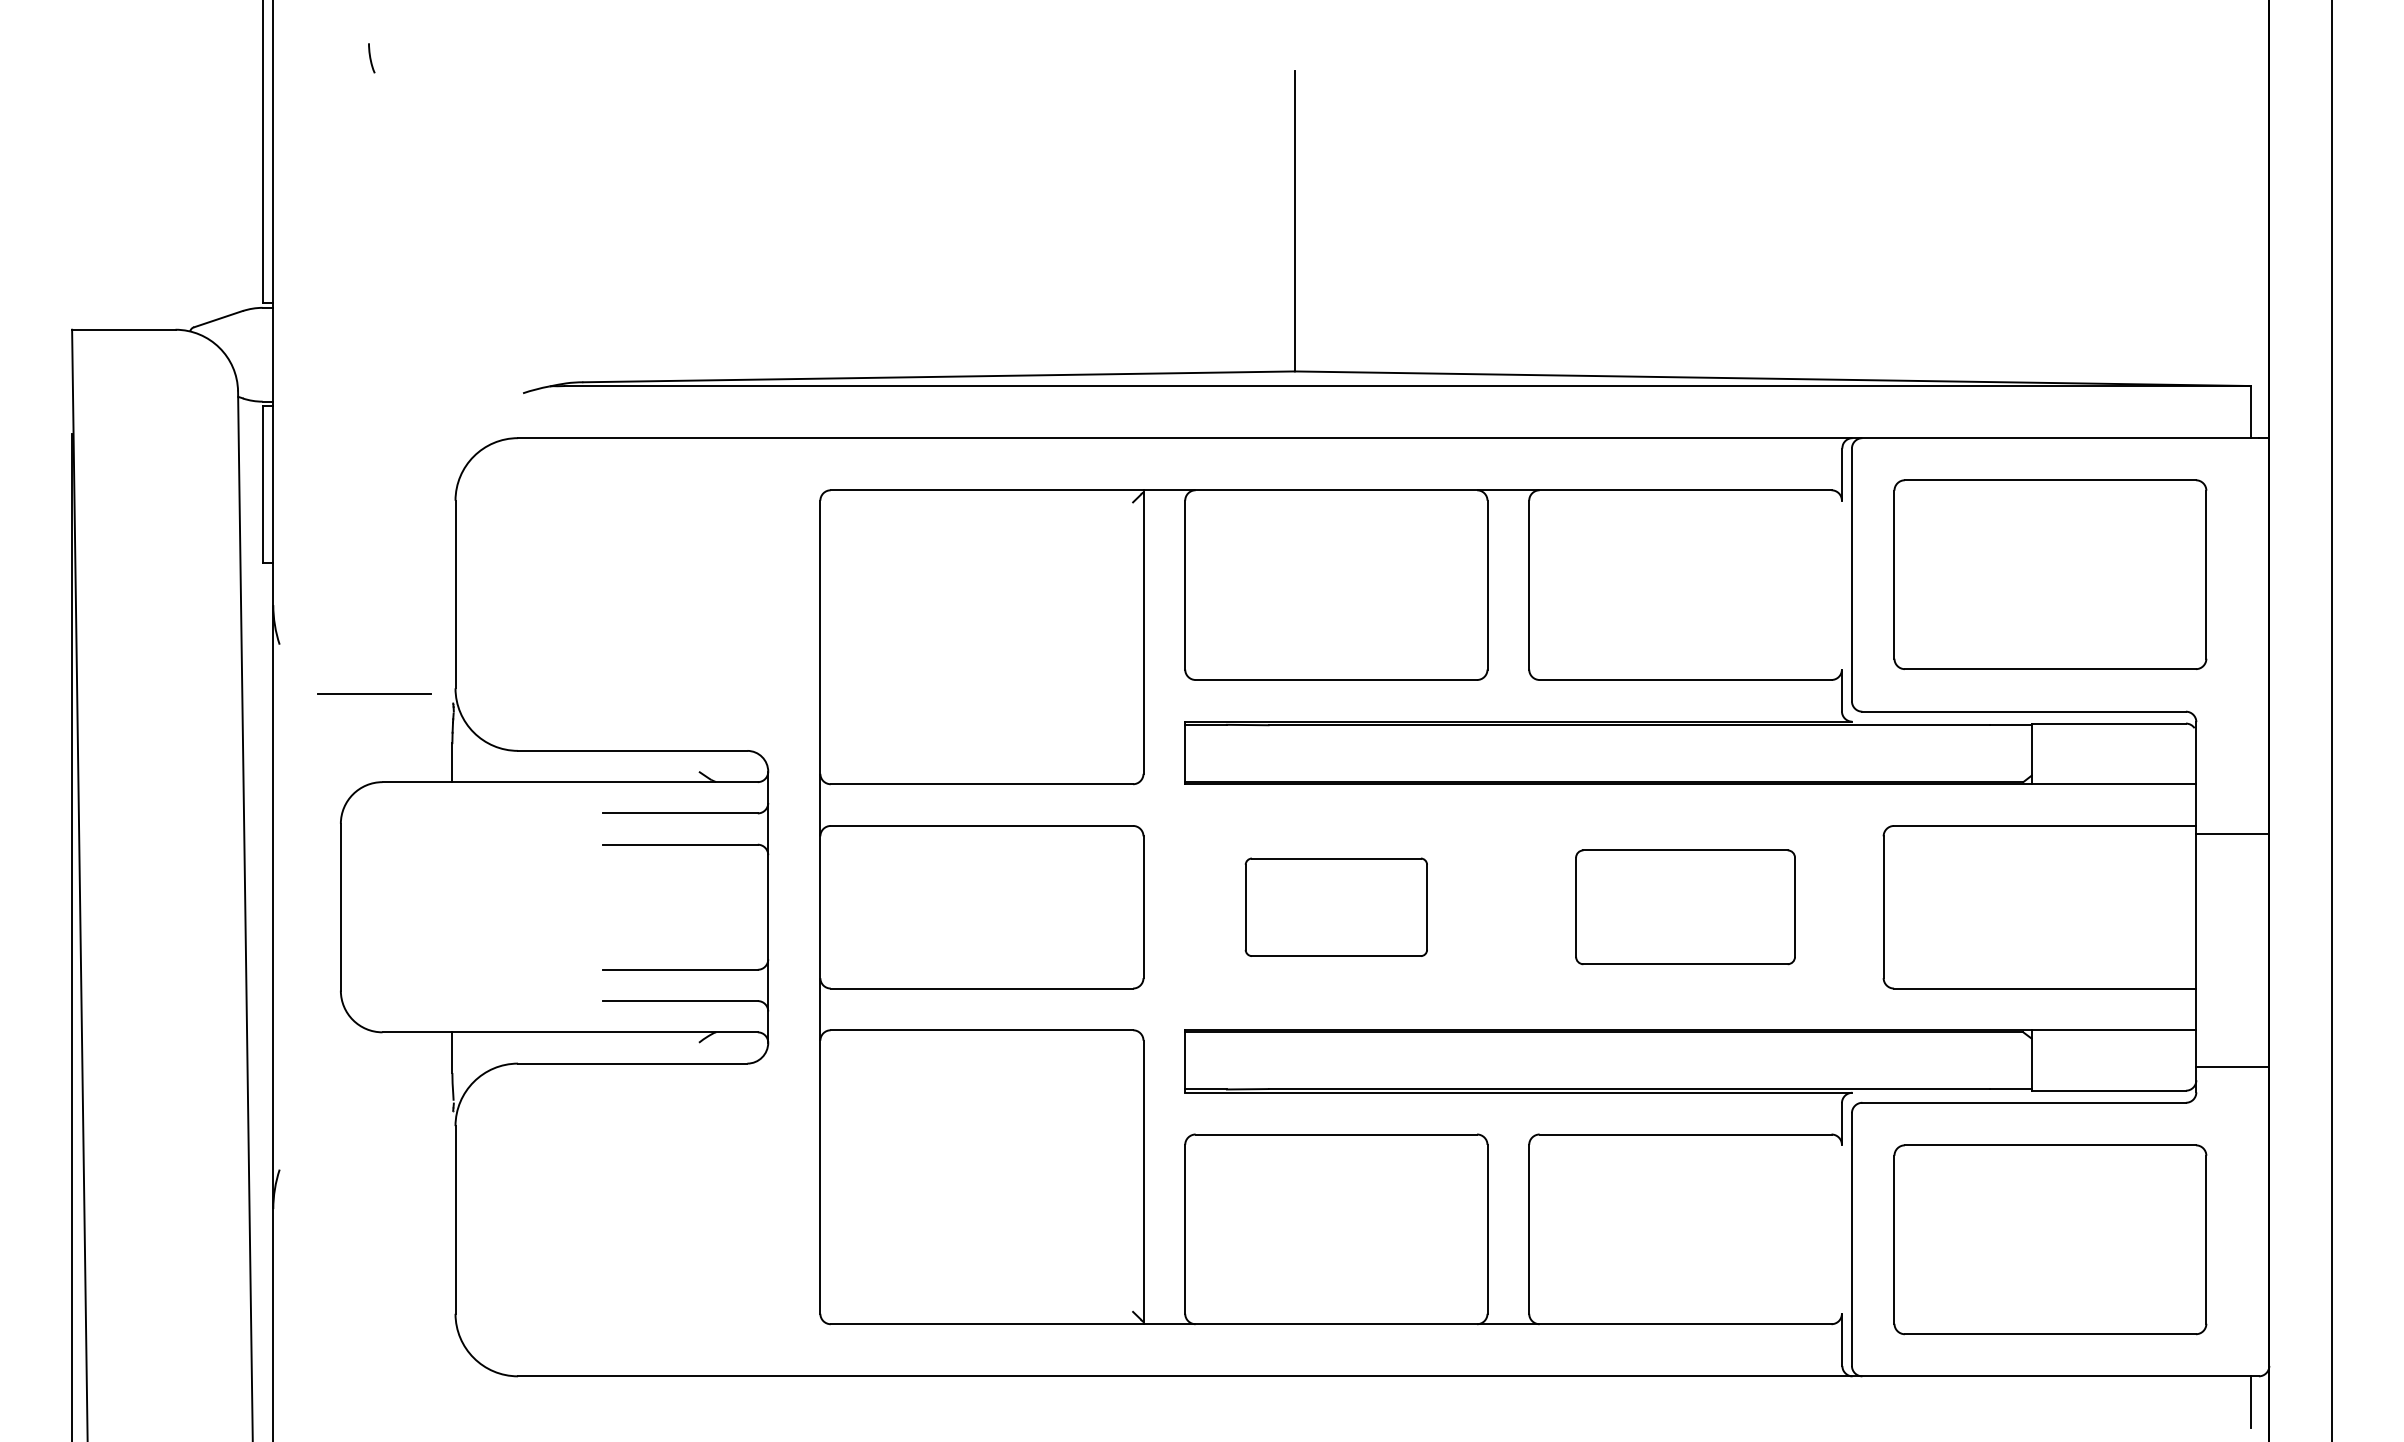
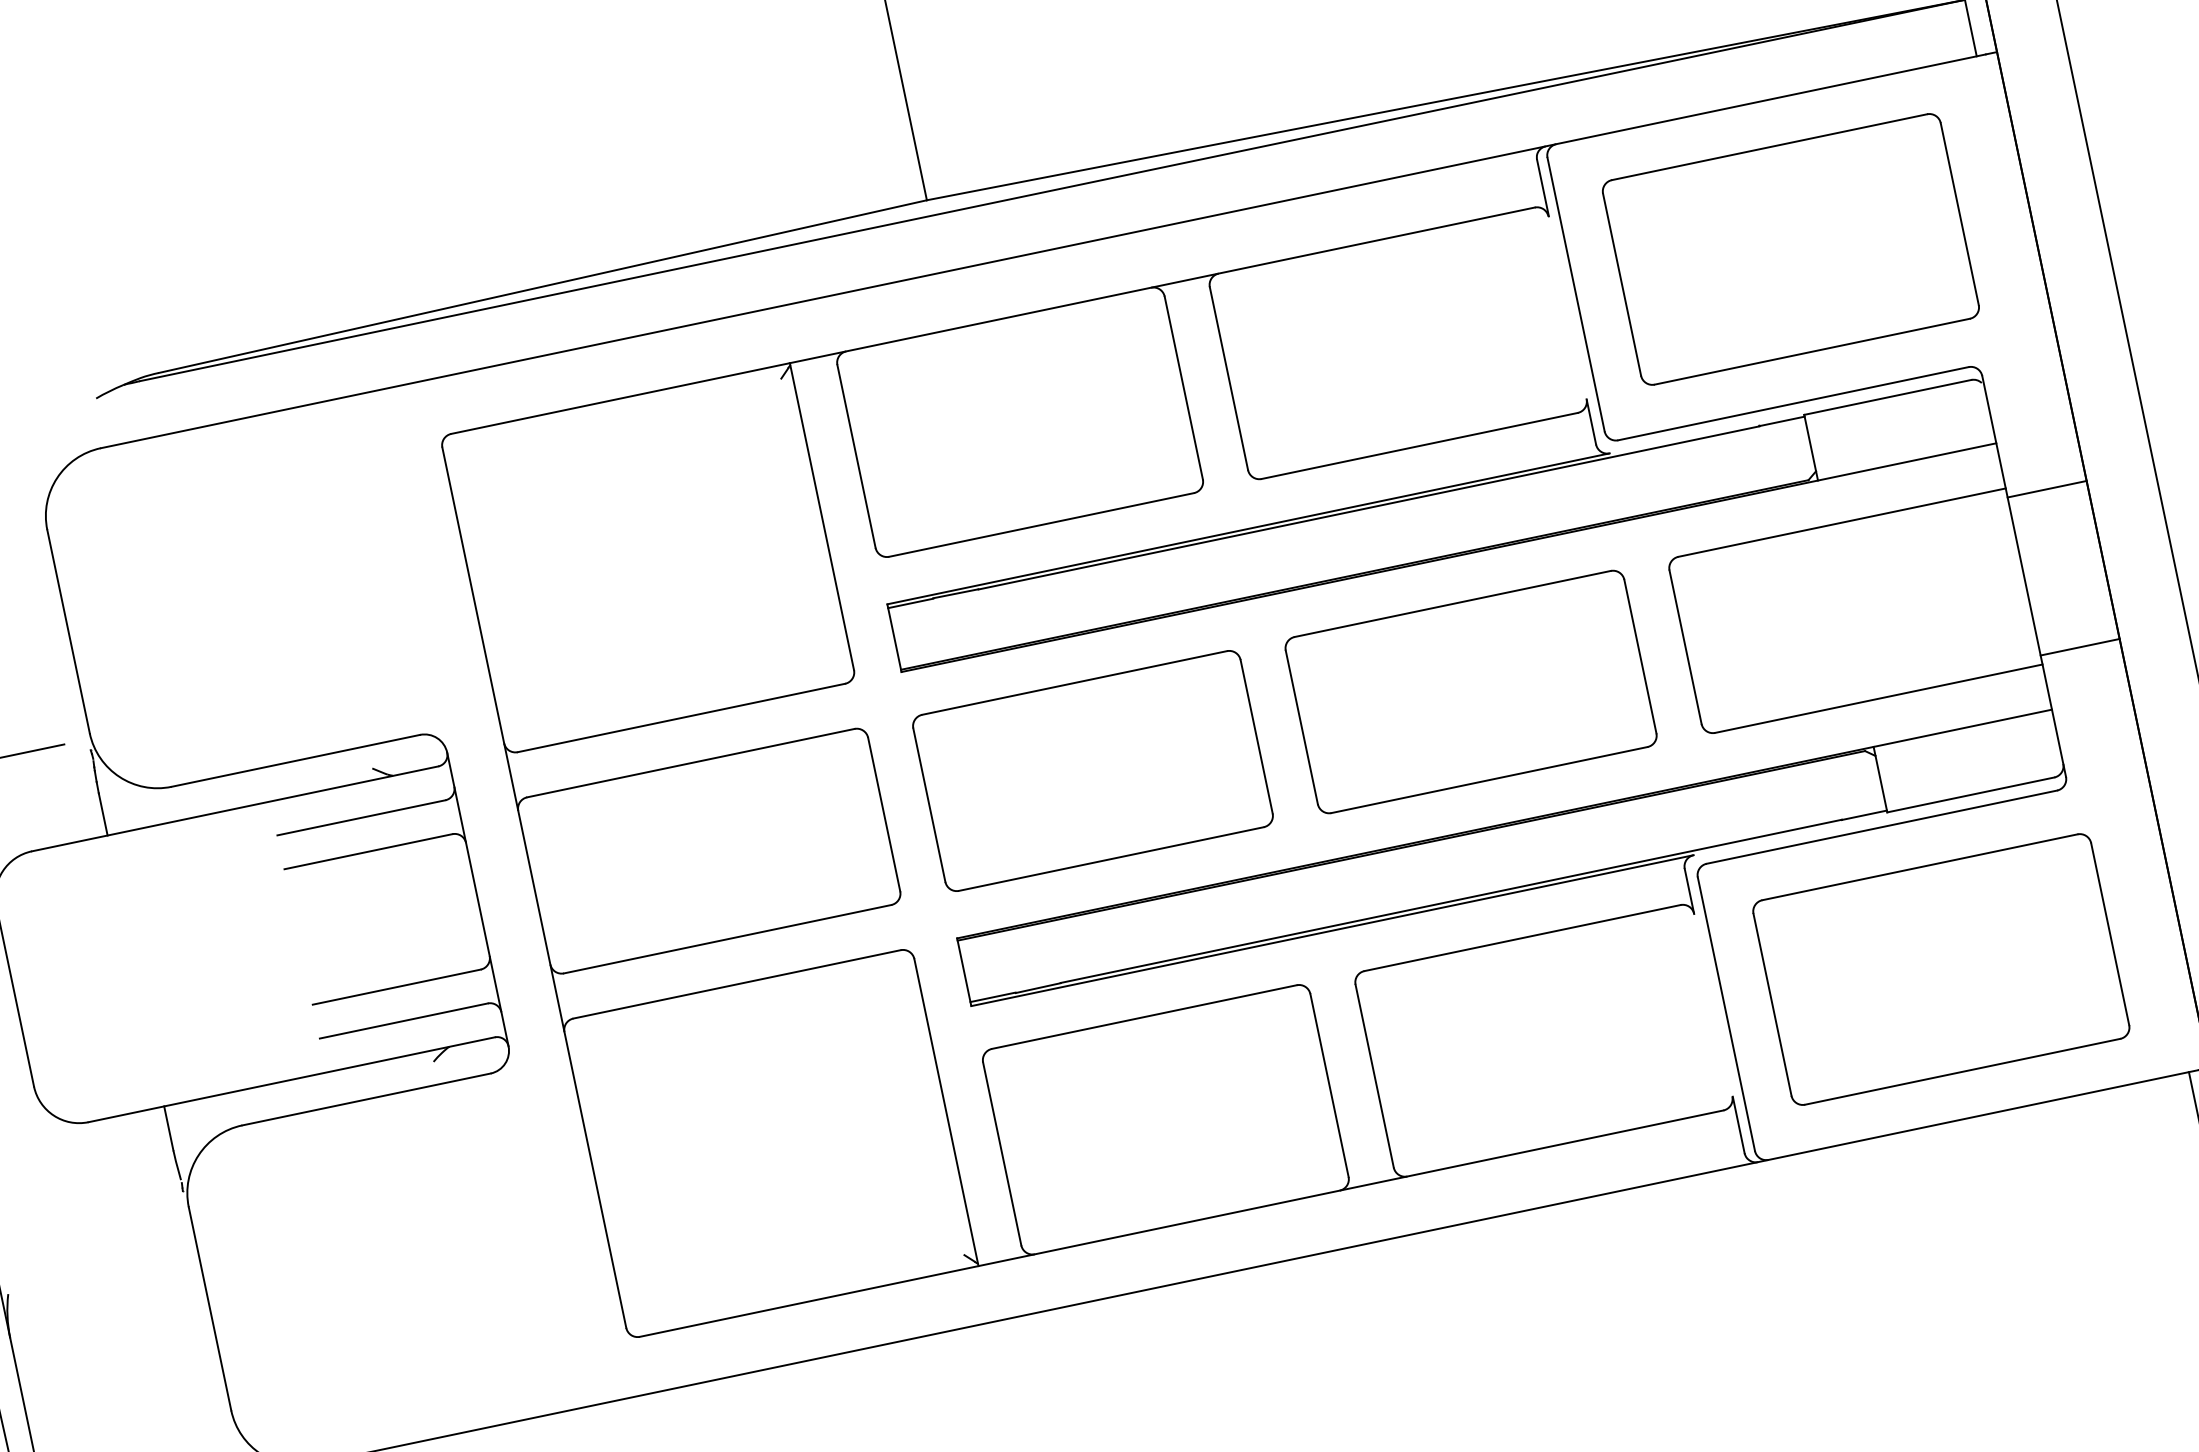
part: (1336, 907) -> (1093, 771), size x1.67
part: (1685, 907) -> (1471, 692), size x1.43
line: (2232, 1067) -> (2079, 647), moved

